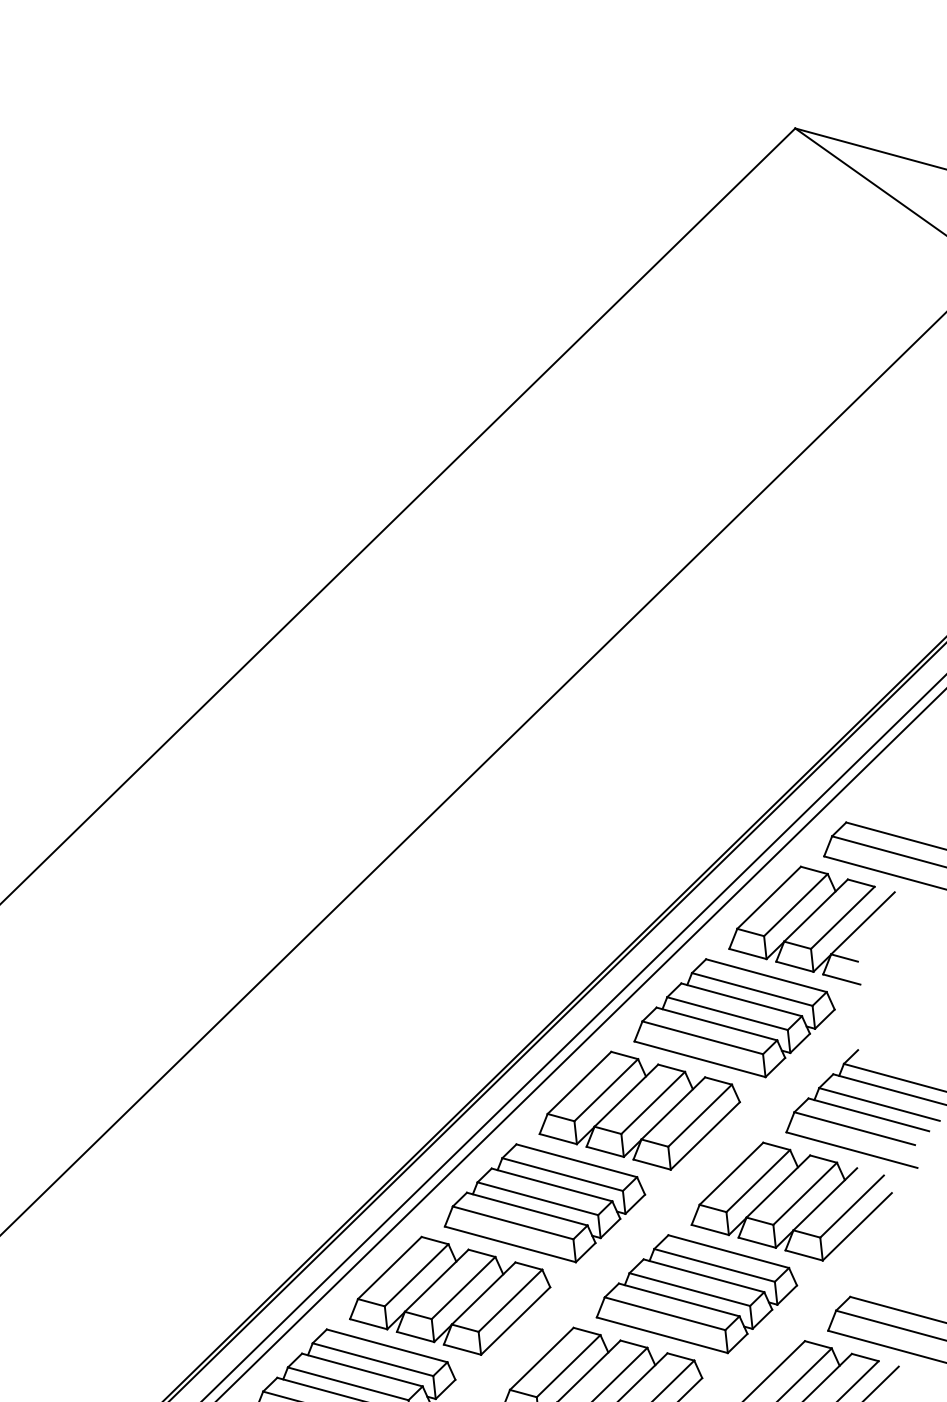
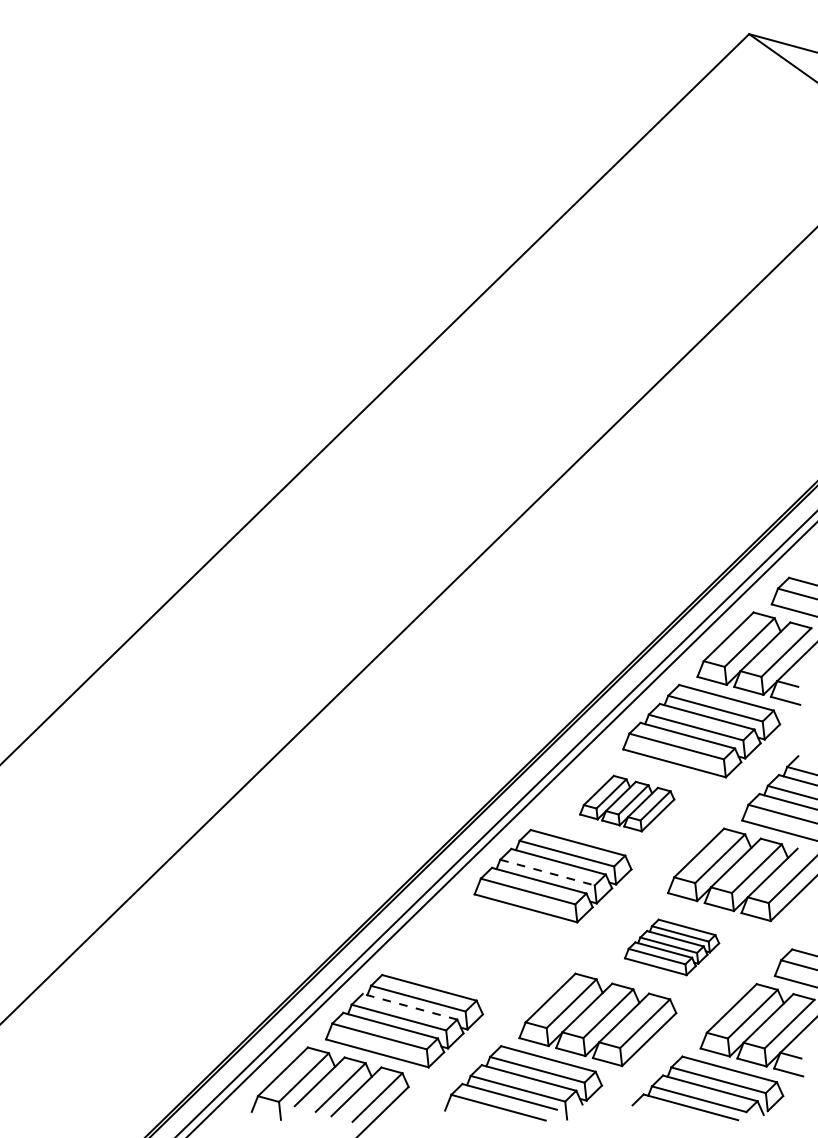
part: (638, 1110) -> (626, 803), size x0.6
line: (537, 1198) -> (547, 872), solid -> dashed
part: (696, 1294) -> (671, 947), size x0.6
part: (449, 1295) -> (478, 948), removed
line: (362, 1369) -> (410, 1006), solid -> dashed

